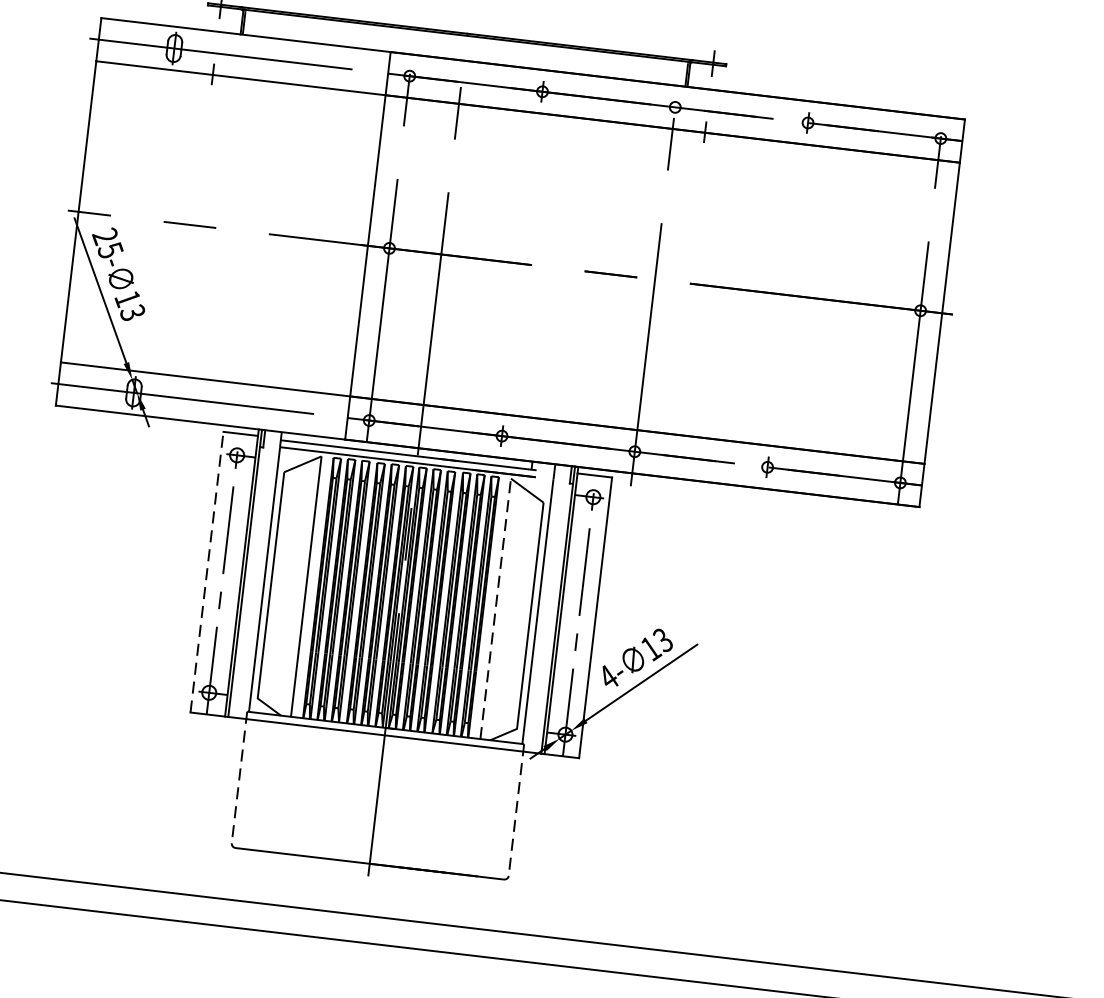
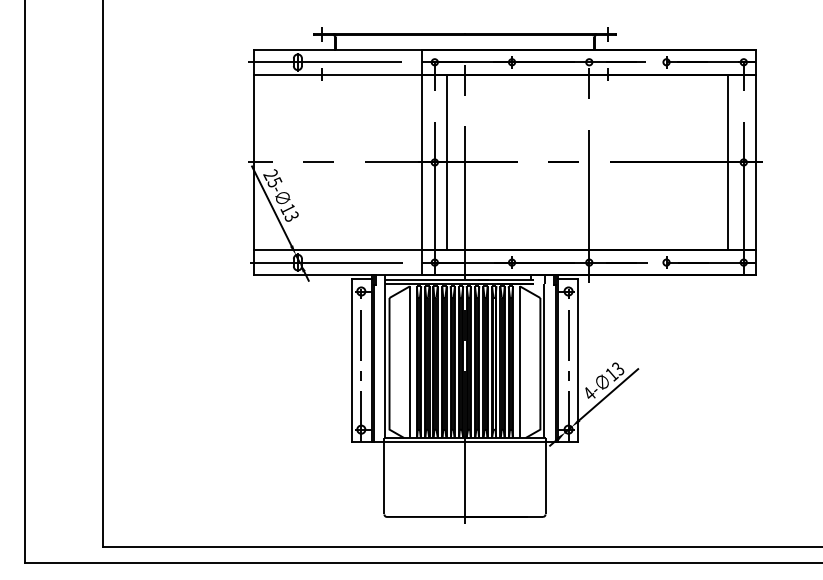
line: (411, 251) -> (447, 162), added
line: (894, 307) -> (728, 162), added
line: (206, 571) -> (351, 360), dashed -> solid
line: (496, 609) -> (520, 362), dashed -> solid
line: (239, 778) -> (384, 476), dashed -> solid
line: (516, 810) -> (545, 476), dashed -> solid

